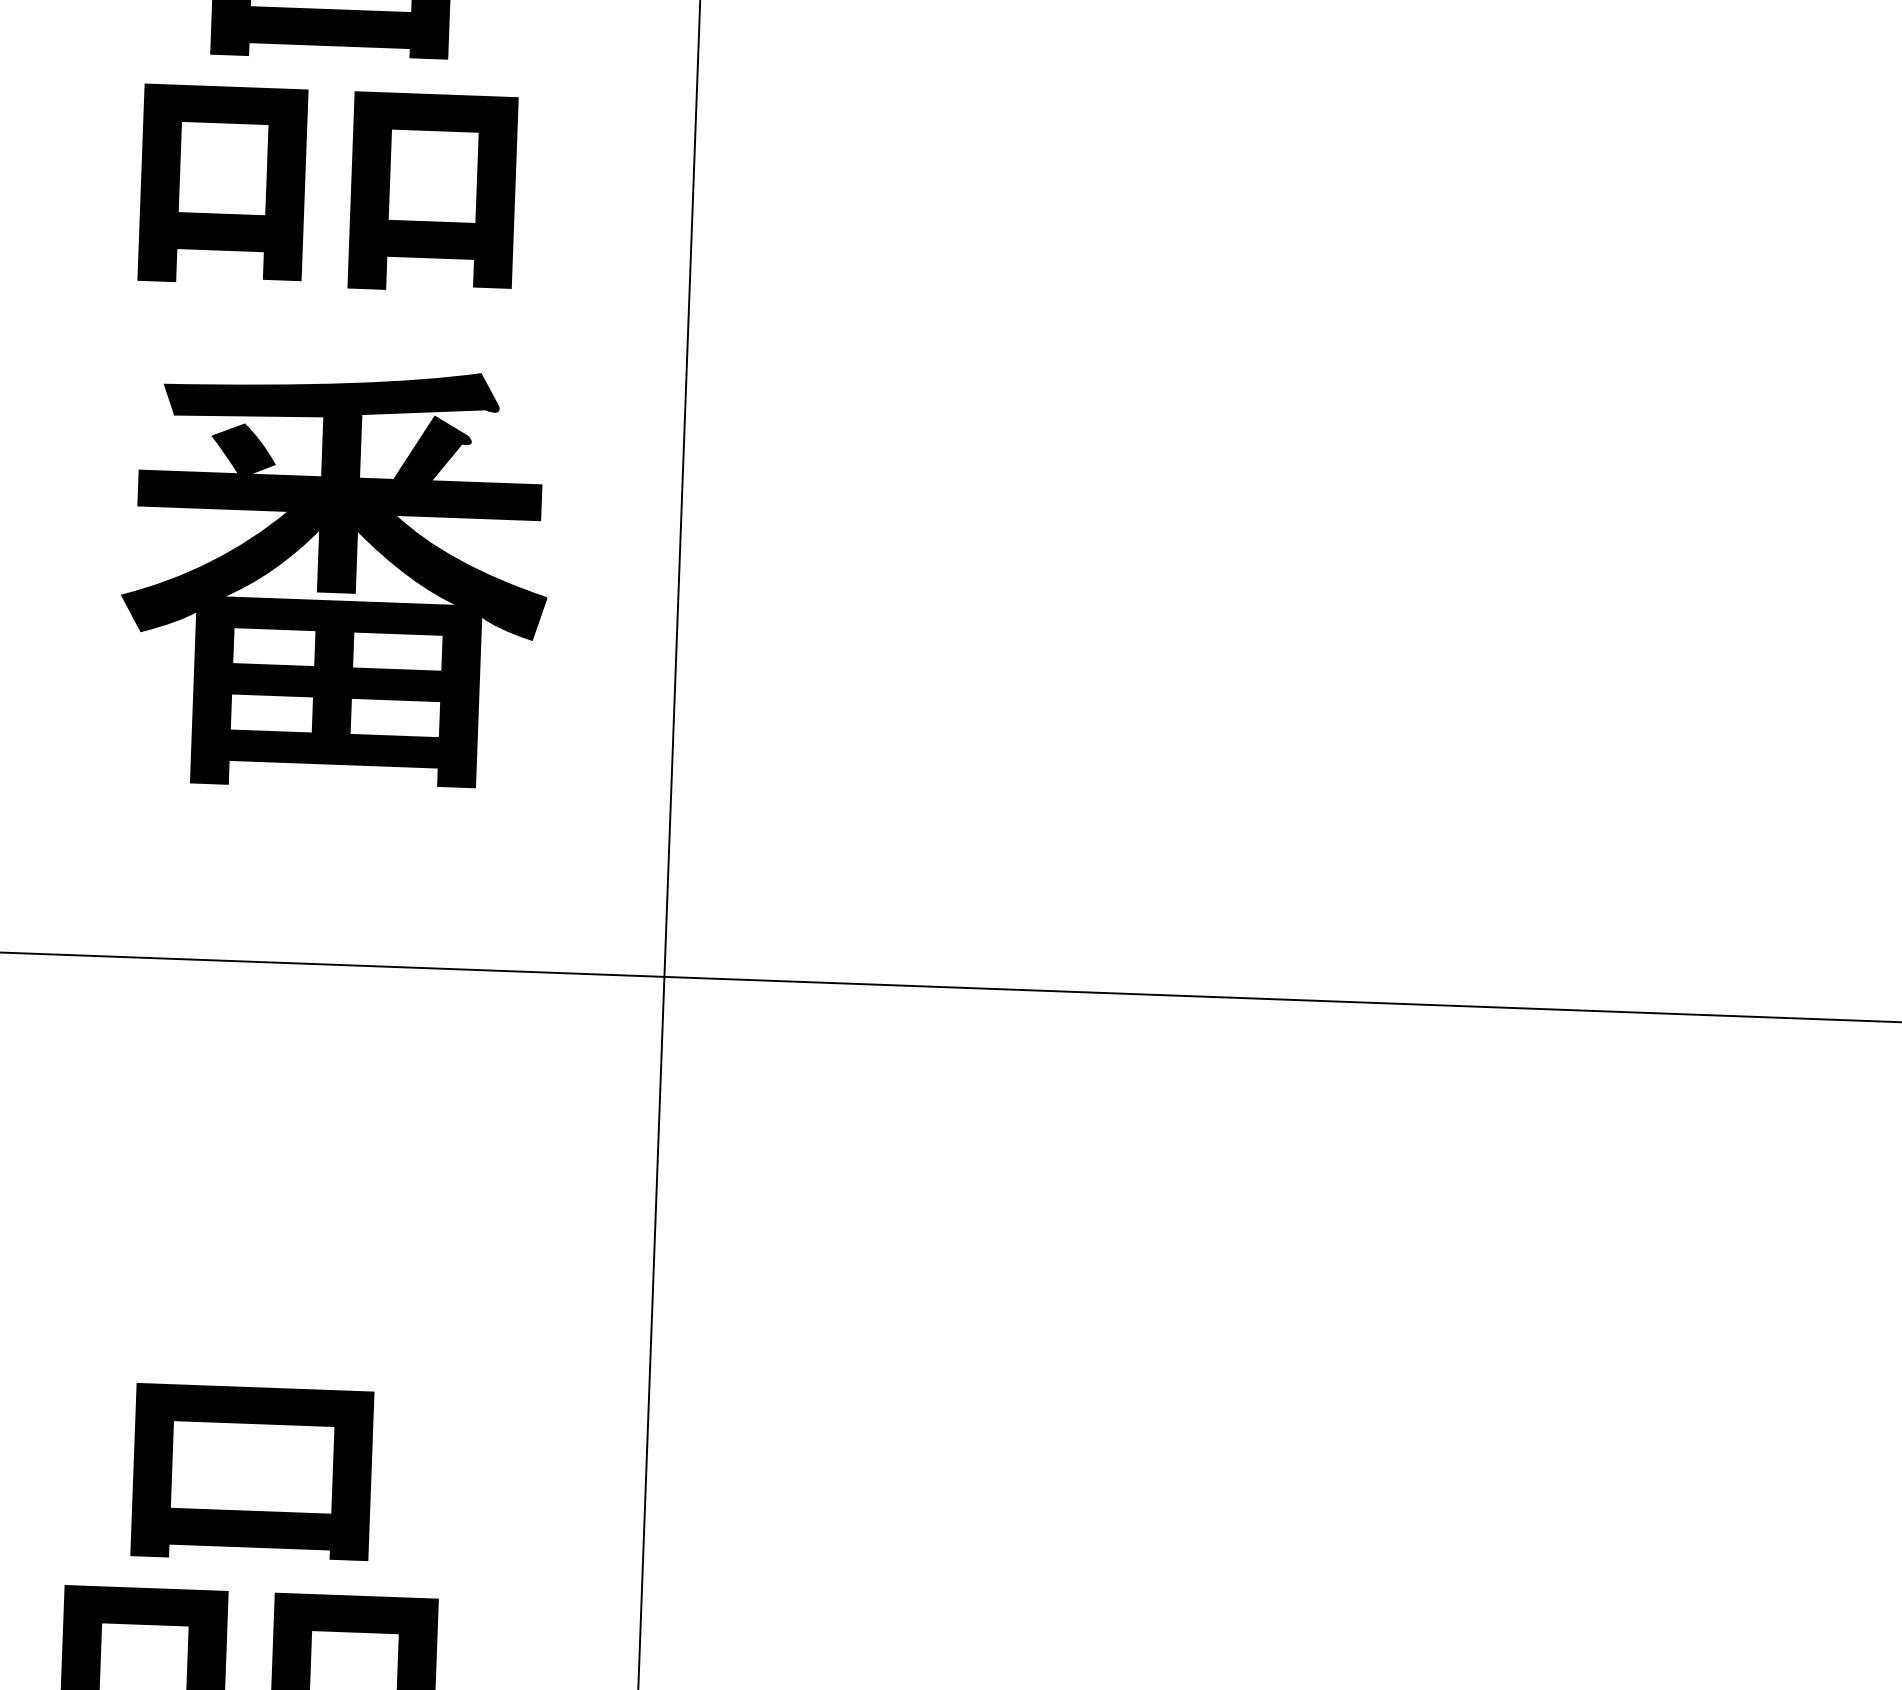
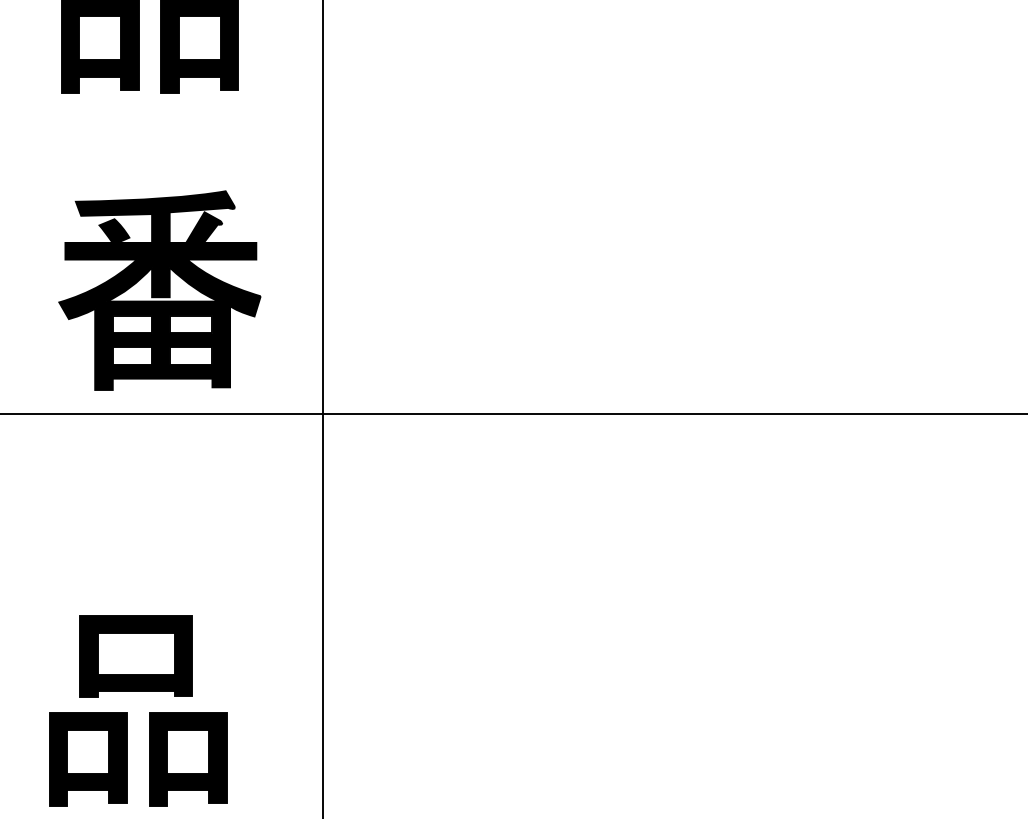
part: (333, 577) -> (159, 290), moved

